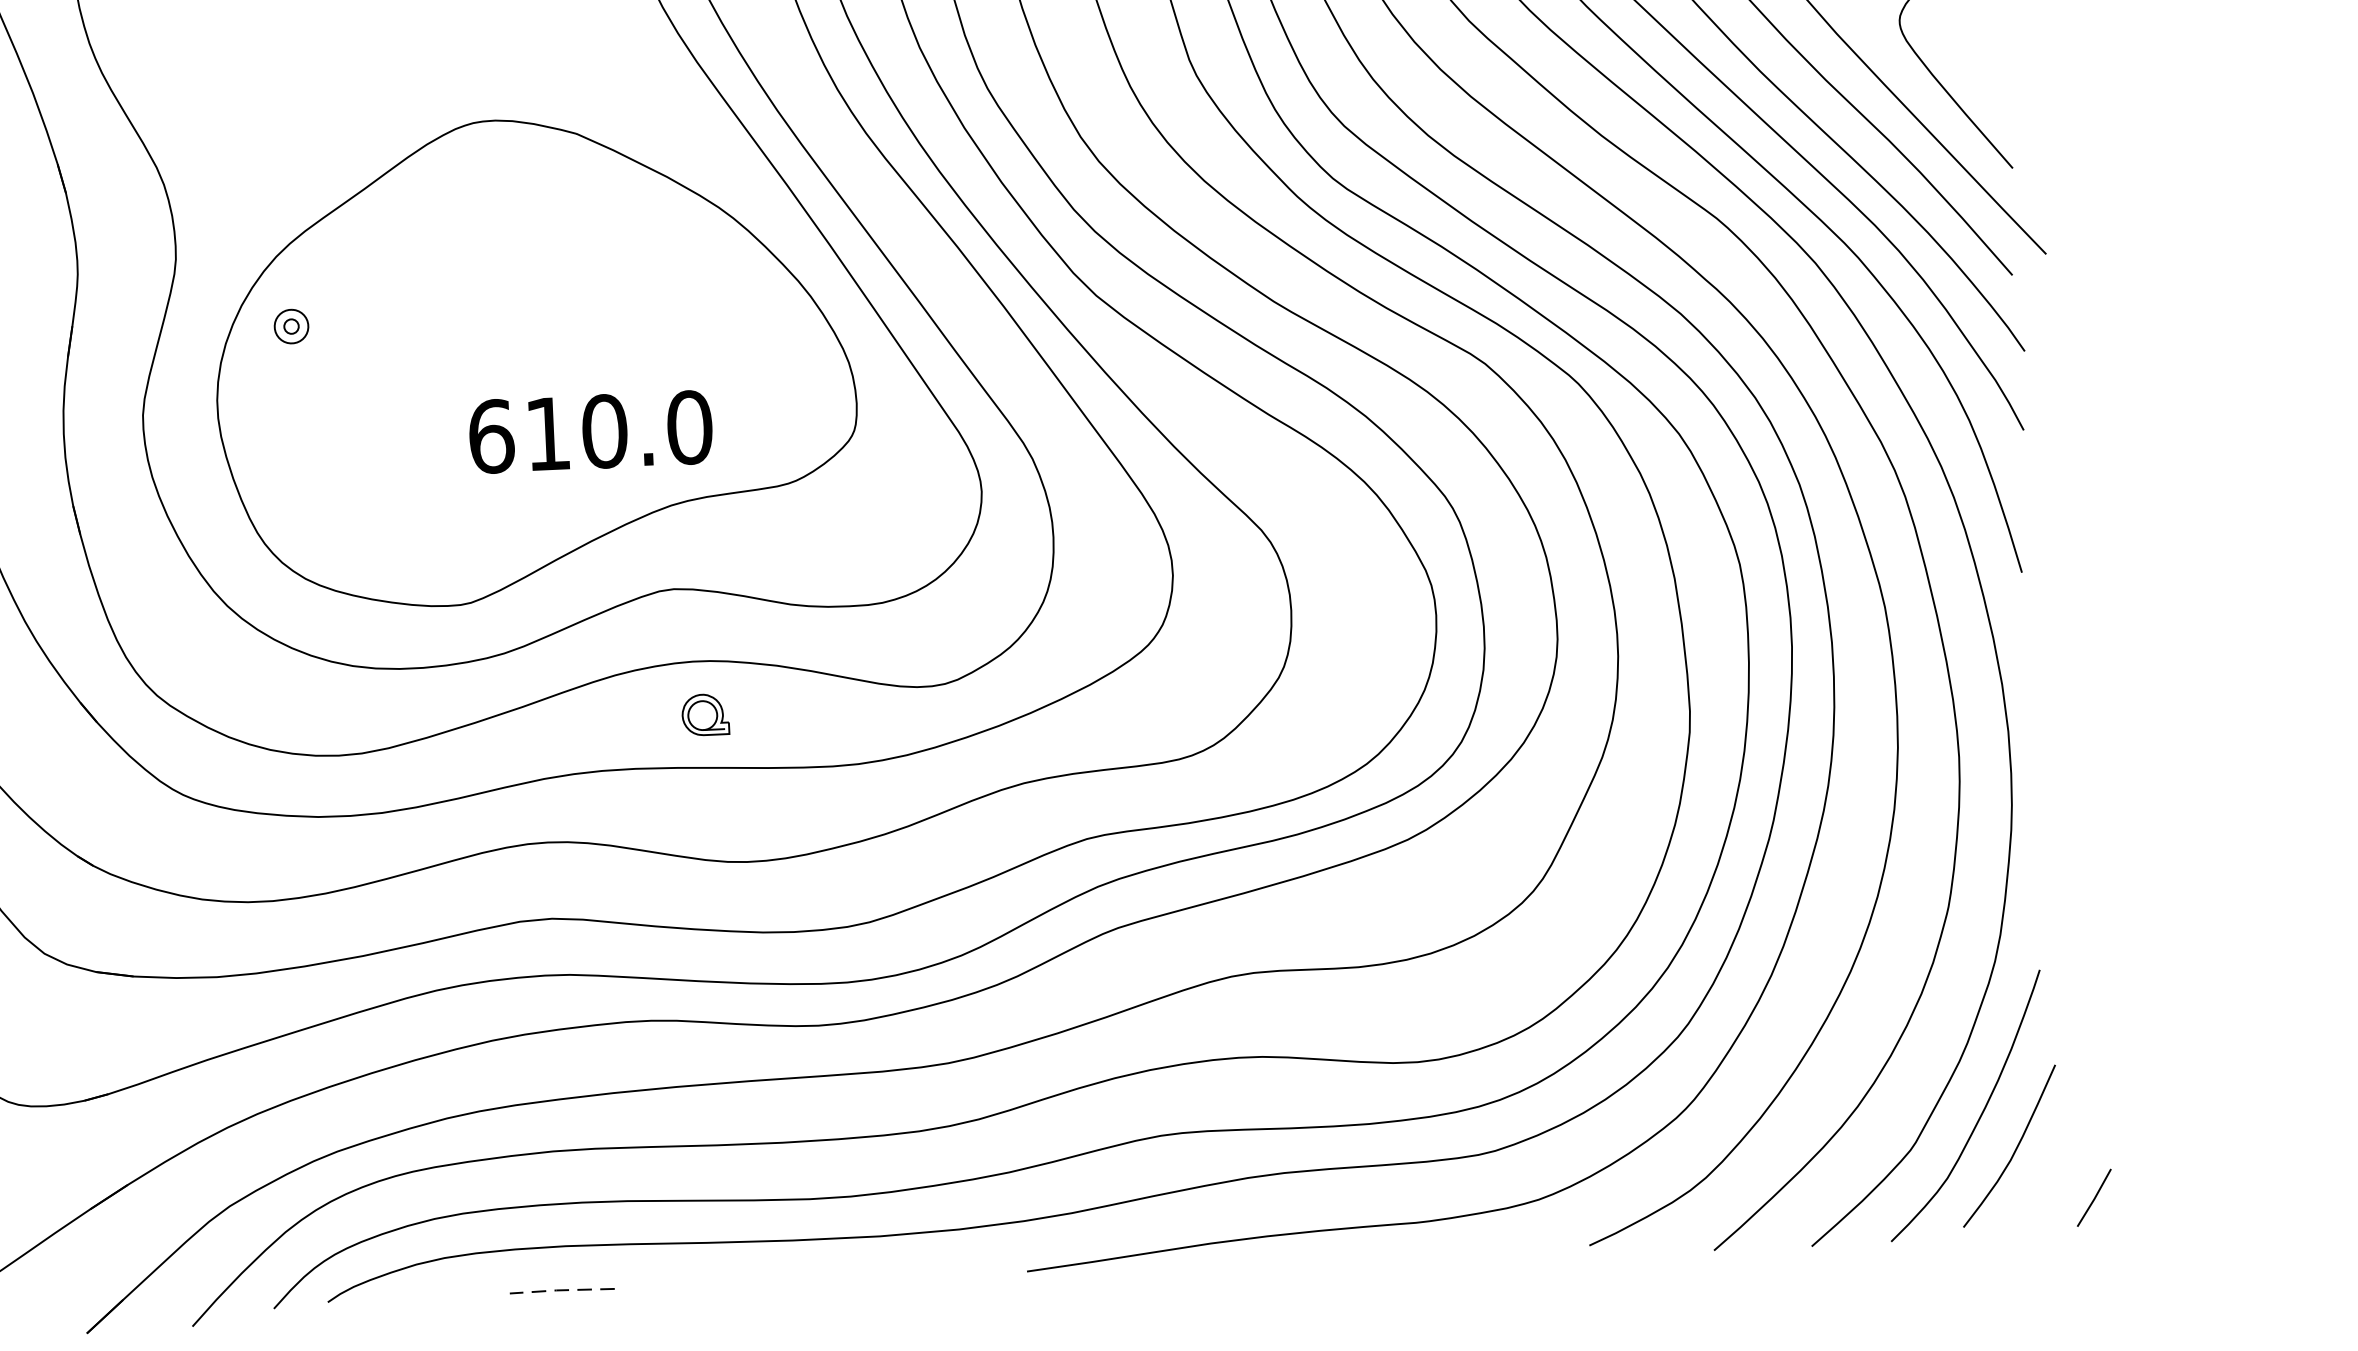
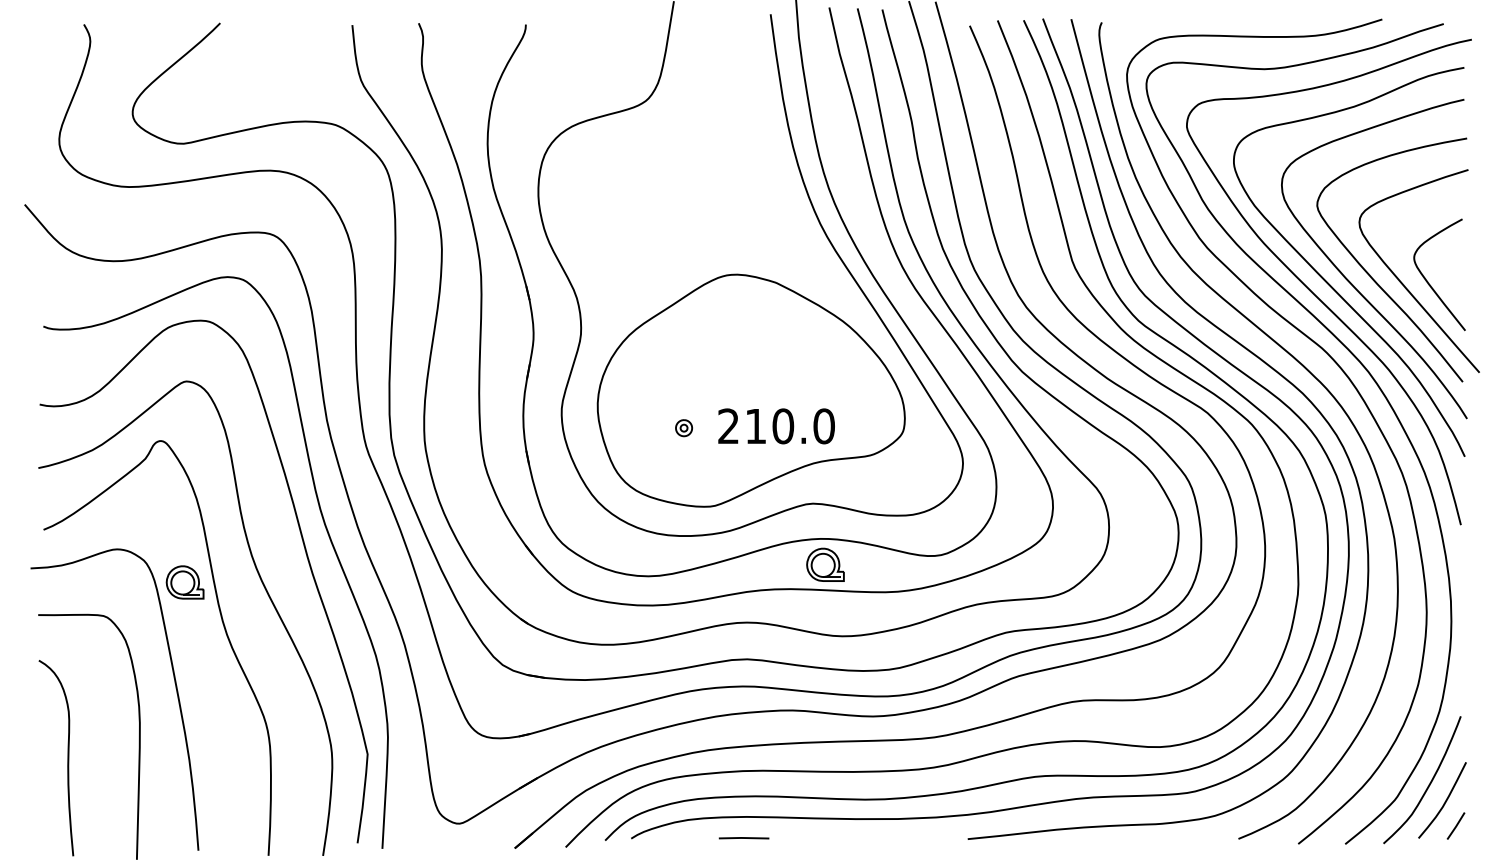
part: (290, 327) -> (683, 428), moved
text: (491, 436) -> (728, 426), 610.0 -> 210.0
part: (705, 714) -> (825, 564), size x1.67
line: (2093, 1196) -> (1455, 825), moved
line: (561, 1291) -> (743, 838), dashed -> solid

